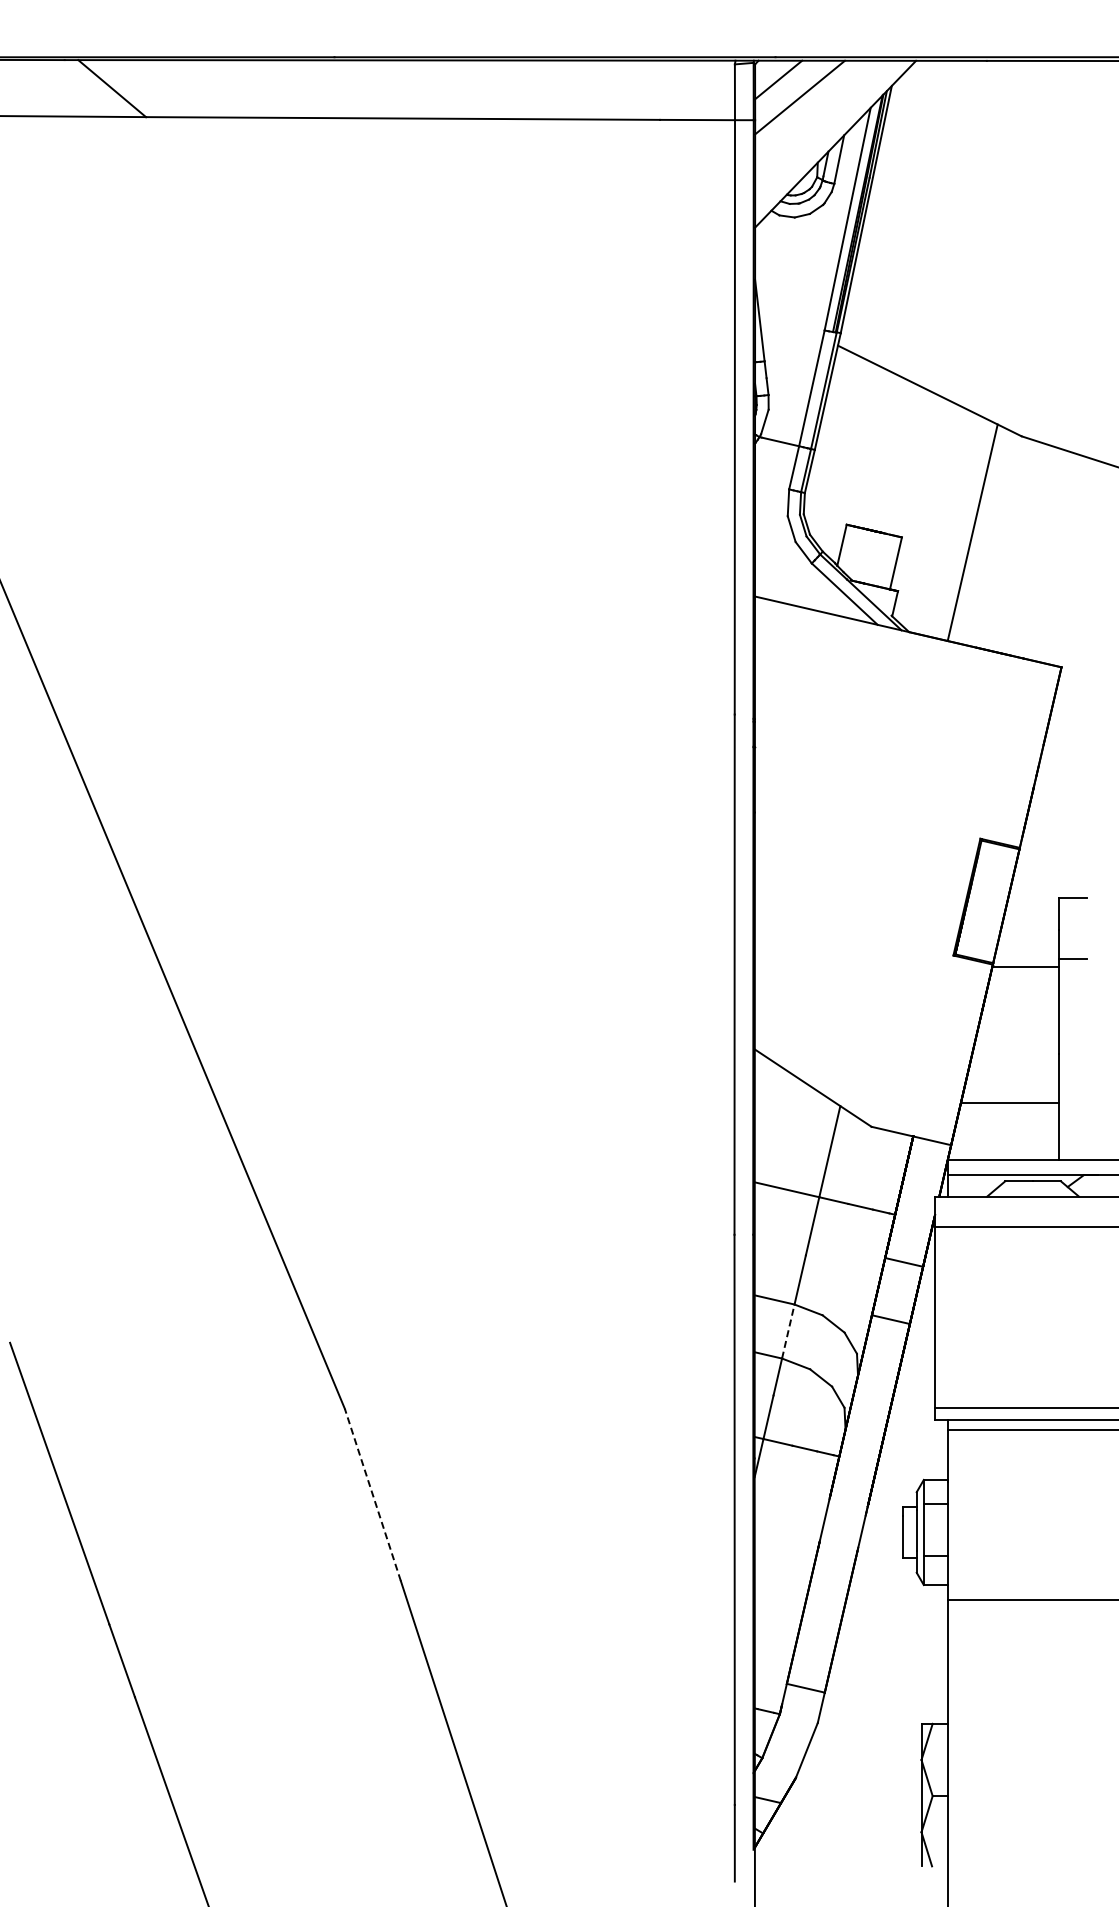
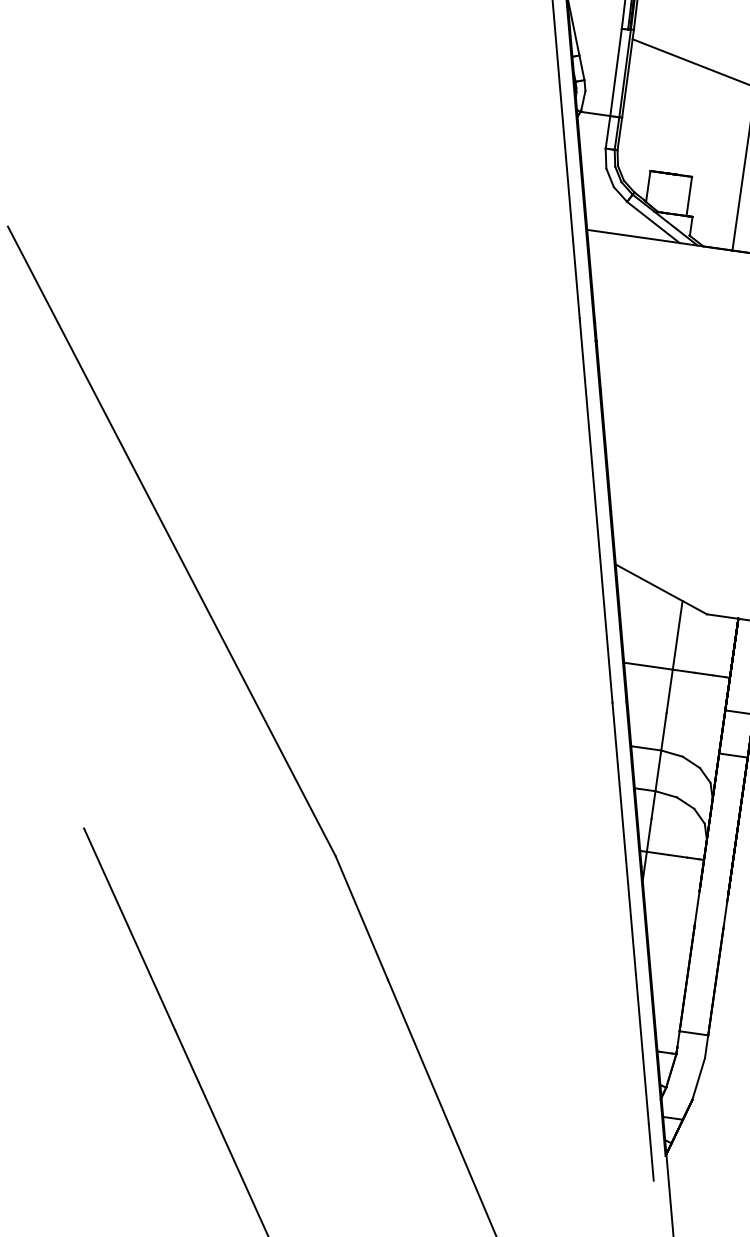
line: (788, 1331) -> (658, 770), dashed -> solid
line: (372, 1494) -> (361, 917), dashed -> solid

